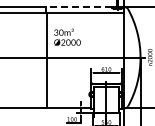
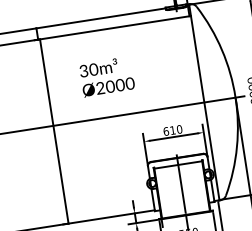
line: (78, 7) -> (100, 18), dashed -> solid
text: (67, 36) -> (106, 75), moved

